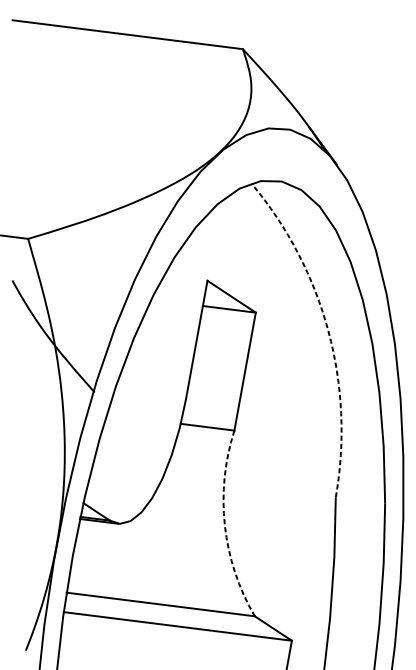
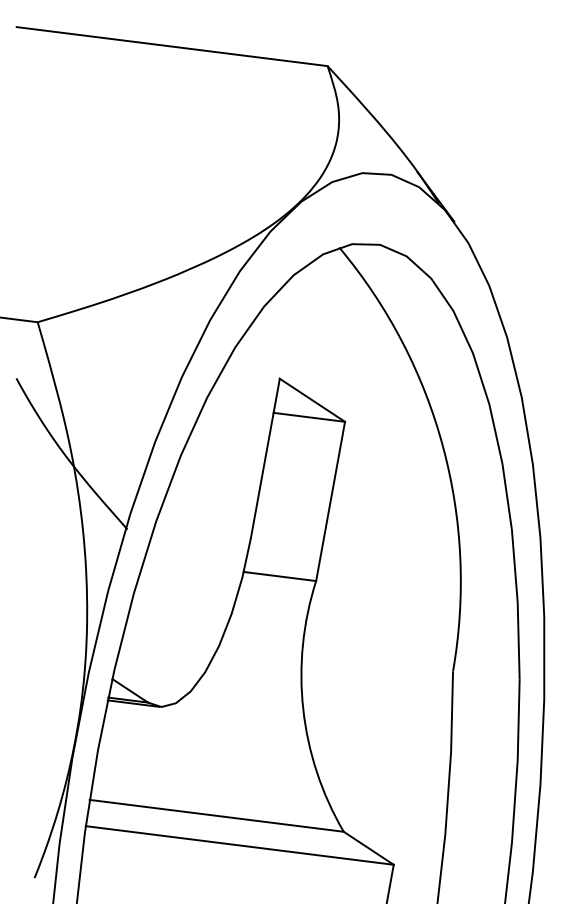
arc: (328, 330) -> (443, 446), dashed -> solid
arc: (225, 525) -> (303, 709), dashed -> solid

